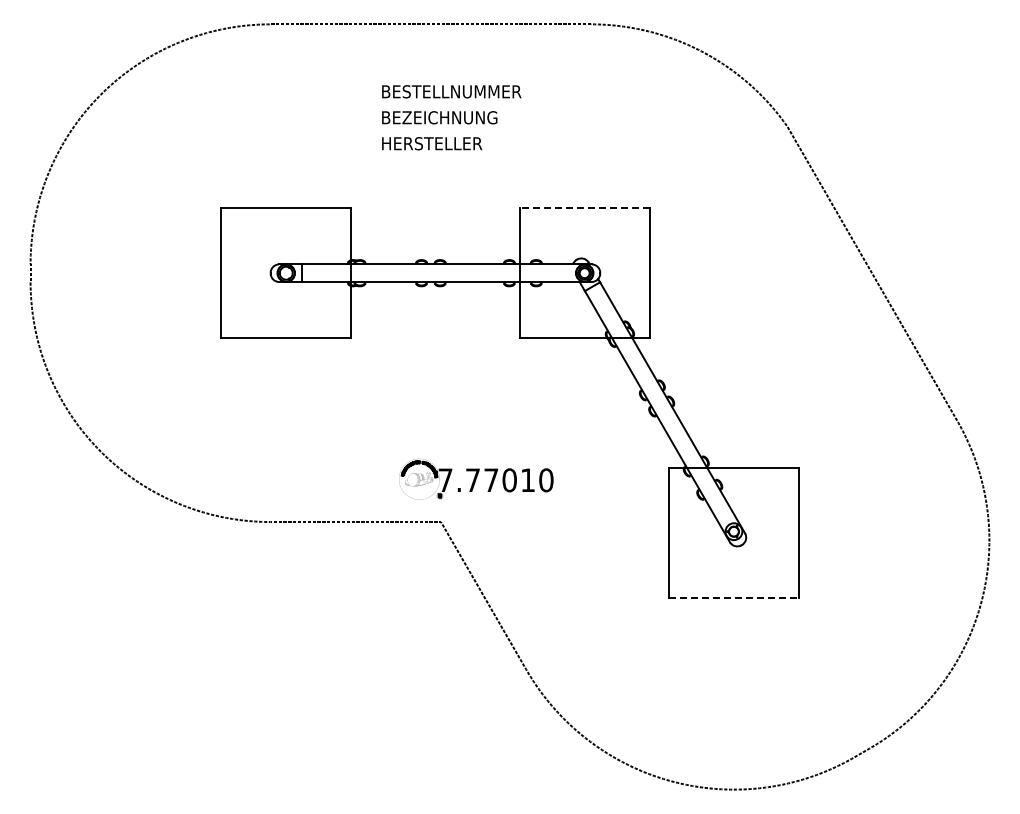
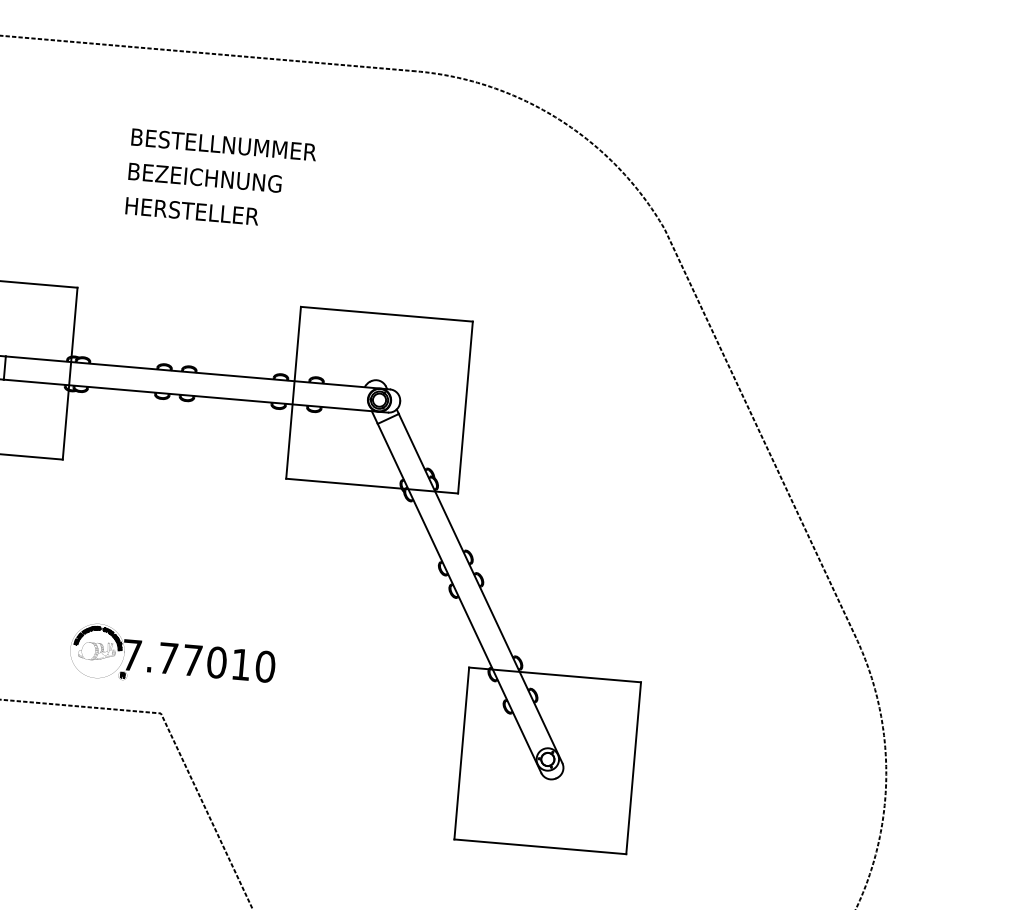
line: (584, 208) -> (386, 314), dashed -> solid
part: (476, 478) -> (173, 656), moved
line: (733, 597) -> (539, 846), dashed -> solid

